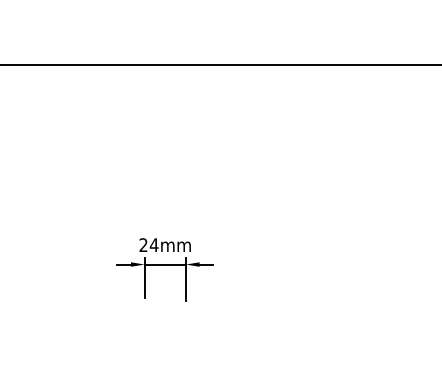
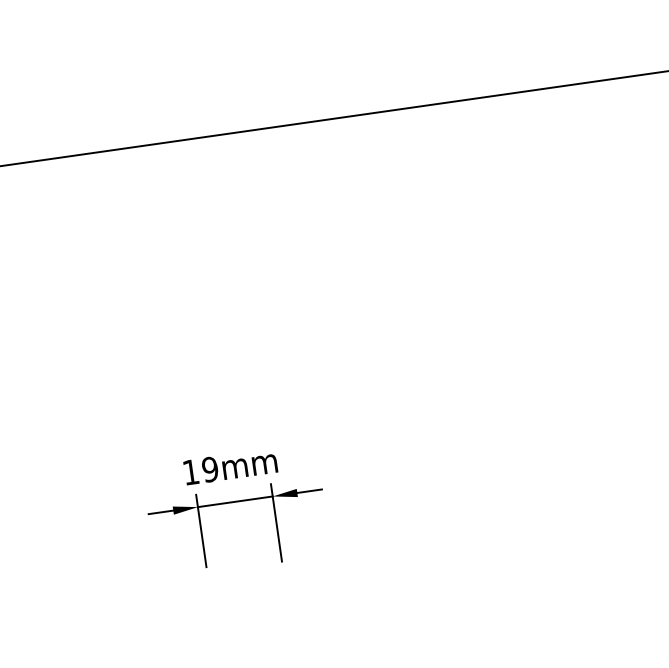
text: (148, 245) -> (200, 471), 24mm -> 19mm

